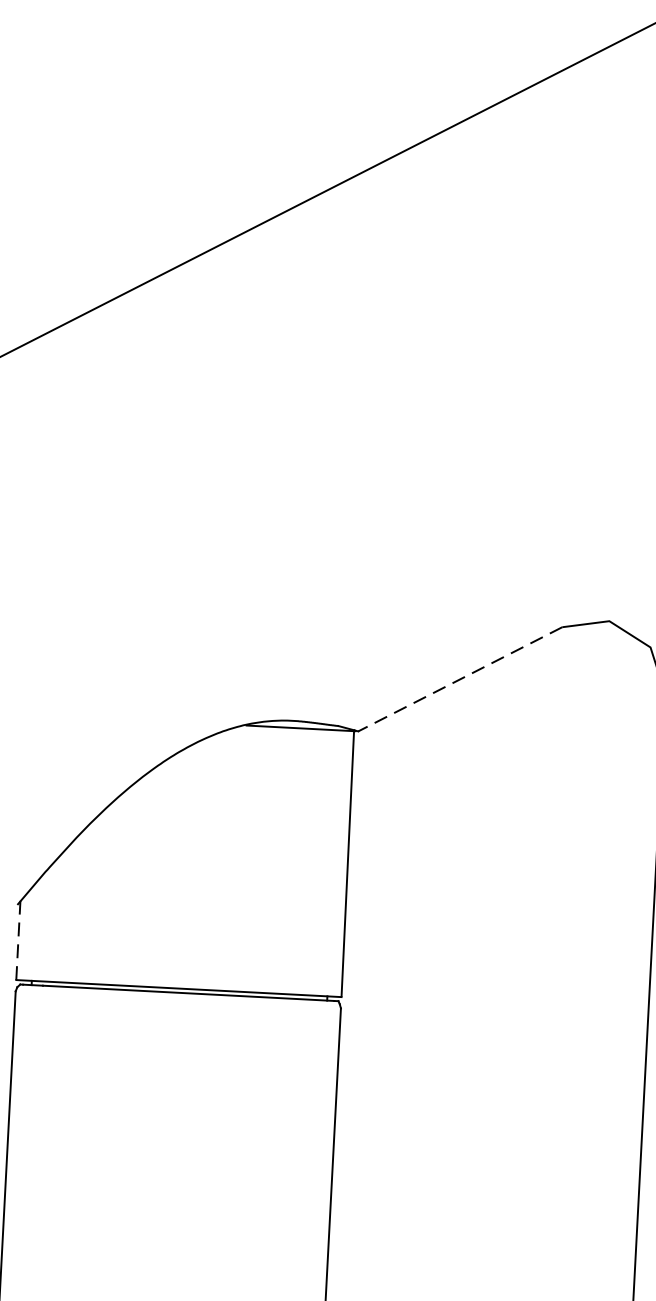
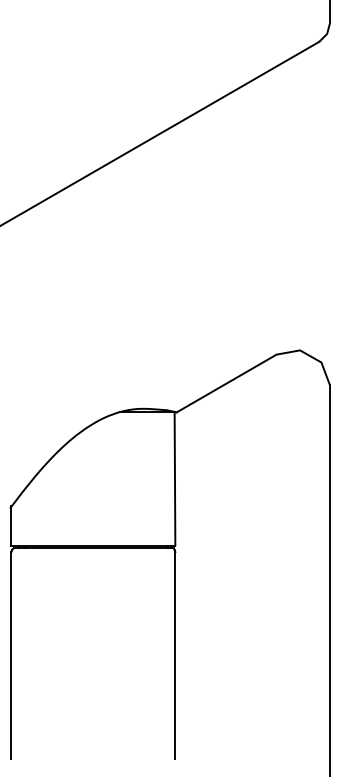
line: (459, 679) -> (226, 383), dashed -> solid
line: (18, 940) -> (11, 526), dashed -> solid

